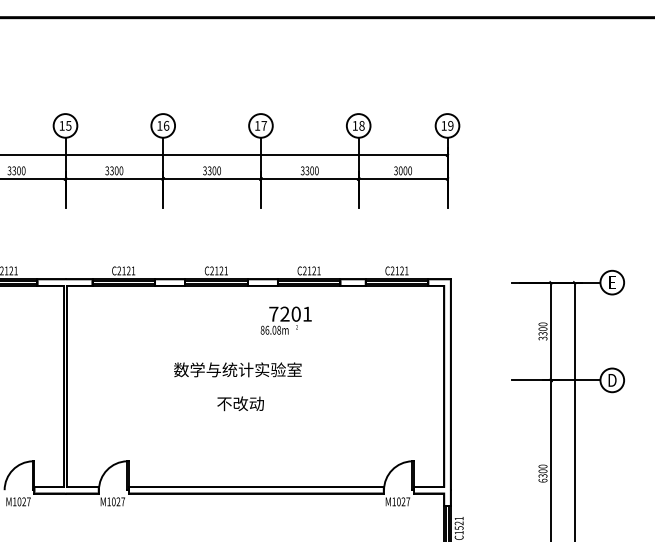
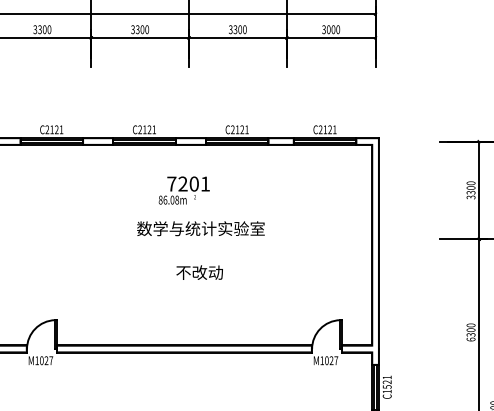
text: (285, 320) -> (183, 190), moved
text: (237, 369) -> (200, 228), moved
text: (240, 403) -> (199, 272), moved

